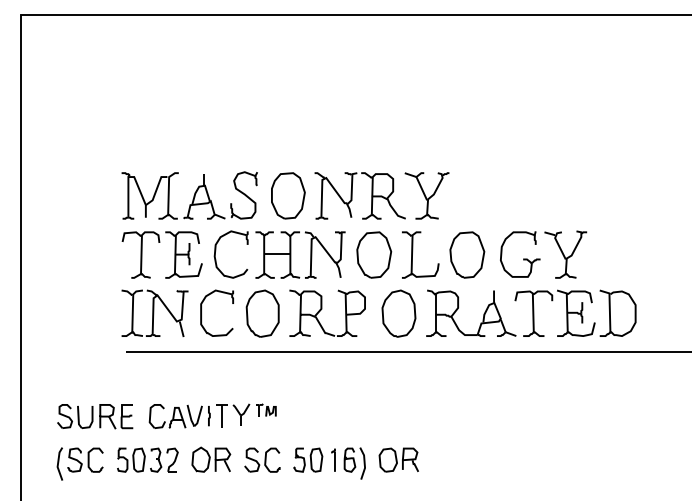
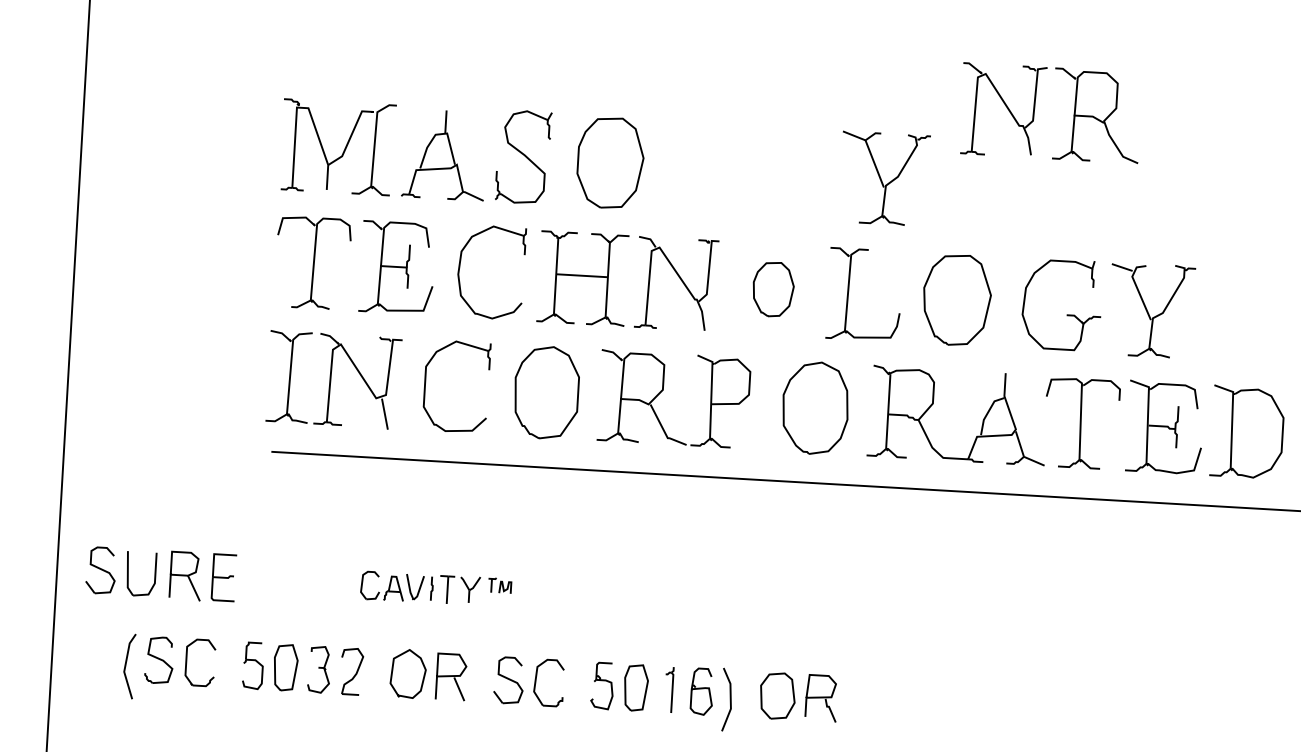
part: (352, 195) -> (1035, 111), moved
part: (374, 254) -> (773, 288), size x0.6
part: (212, 415) -> (435, 587), size x0.6
part: (95, 416) -> (161, 573), moved

